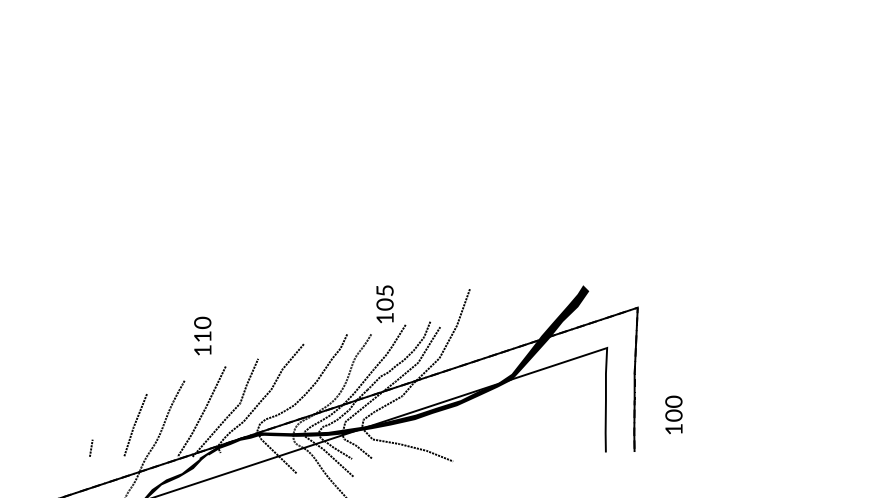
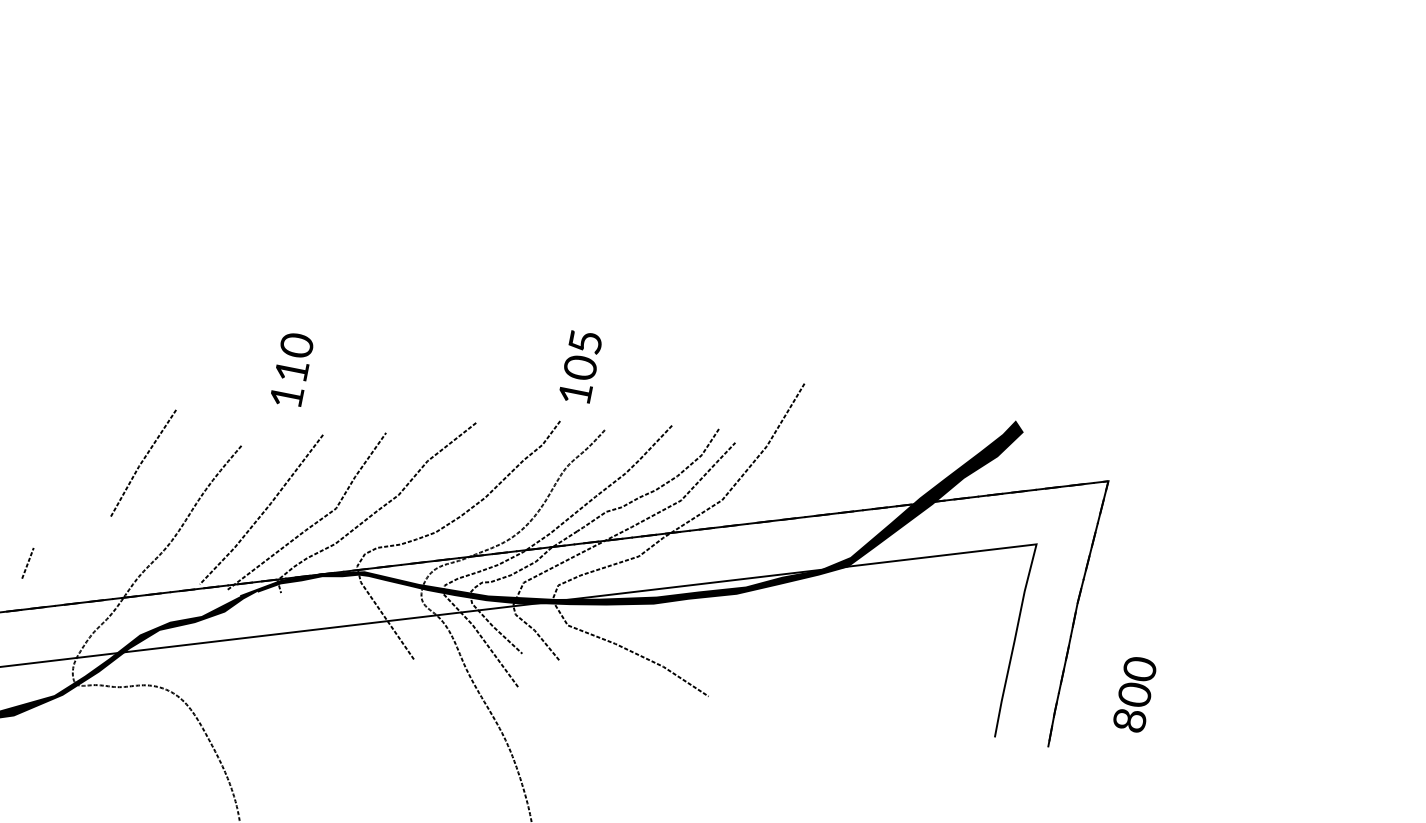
text: (384, 303) -> (579, 365), moved
line: (135, 425) -> (143, 463), moved
text: (673, 429) -> (1128, 720), 100 -> 800
line: (91, 447) -> (28, 562), moved

